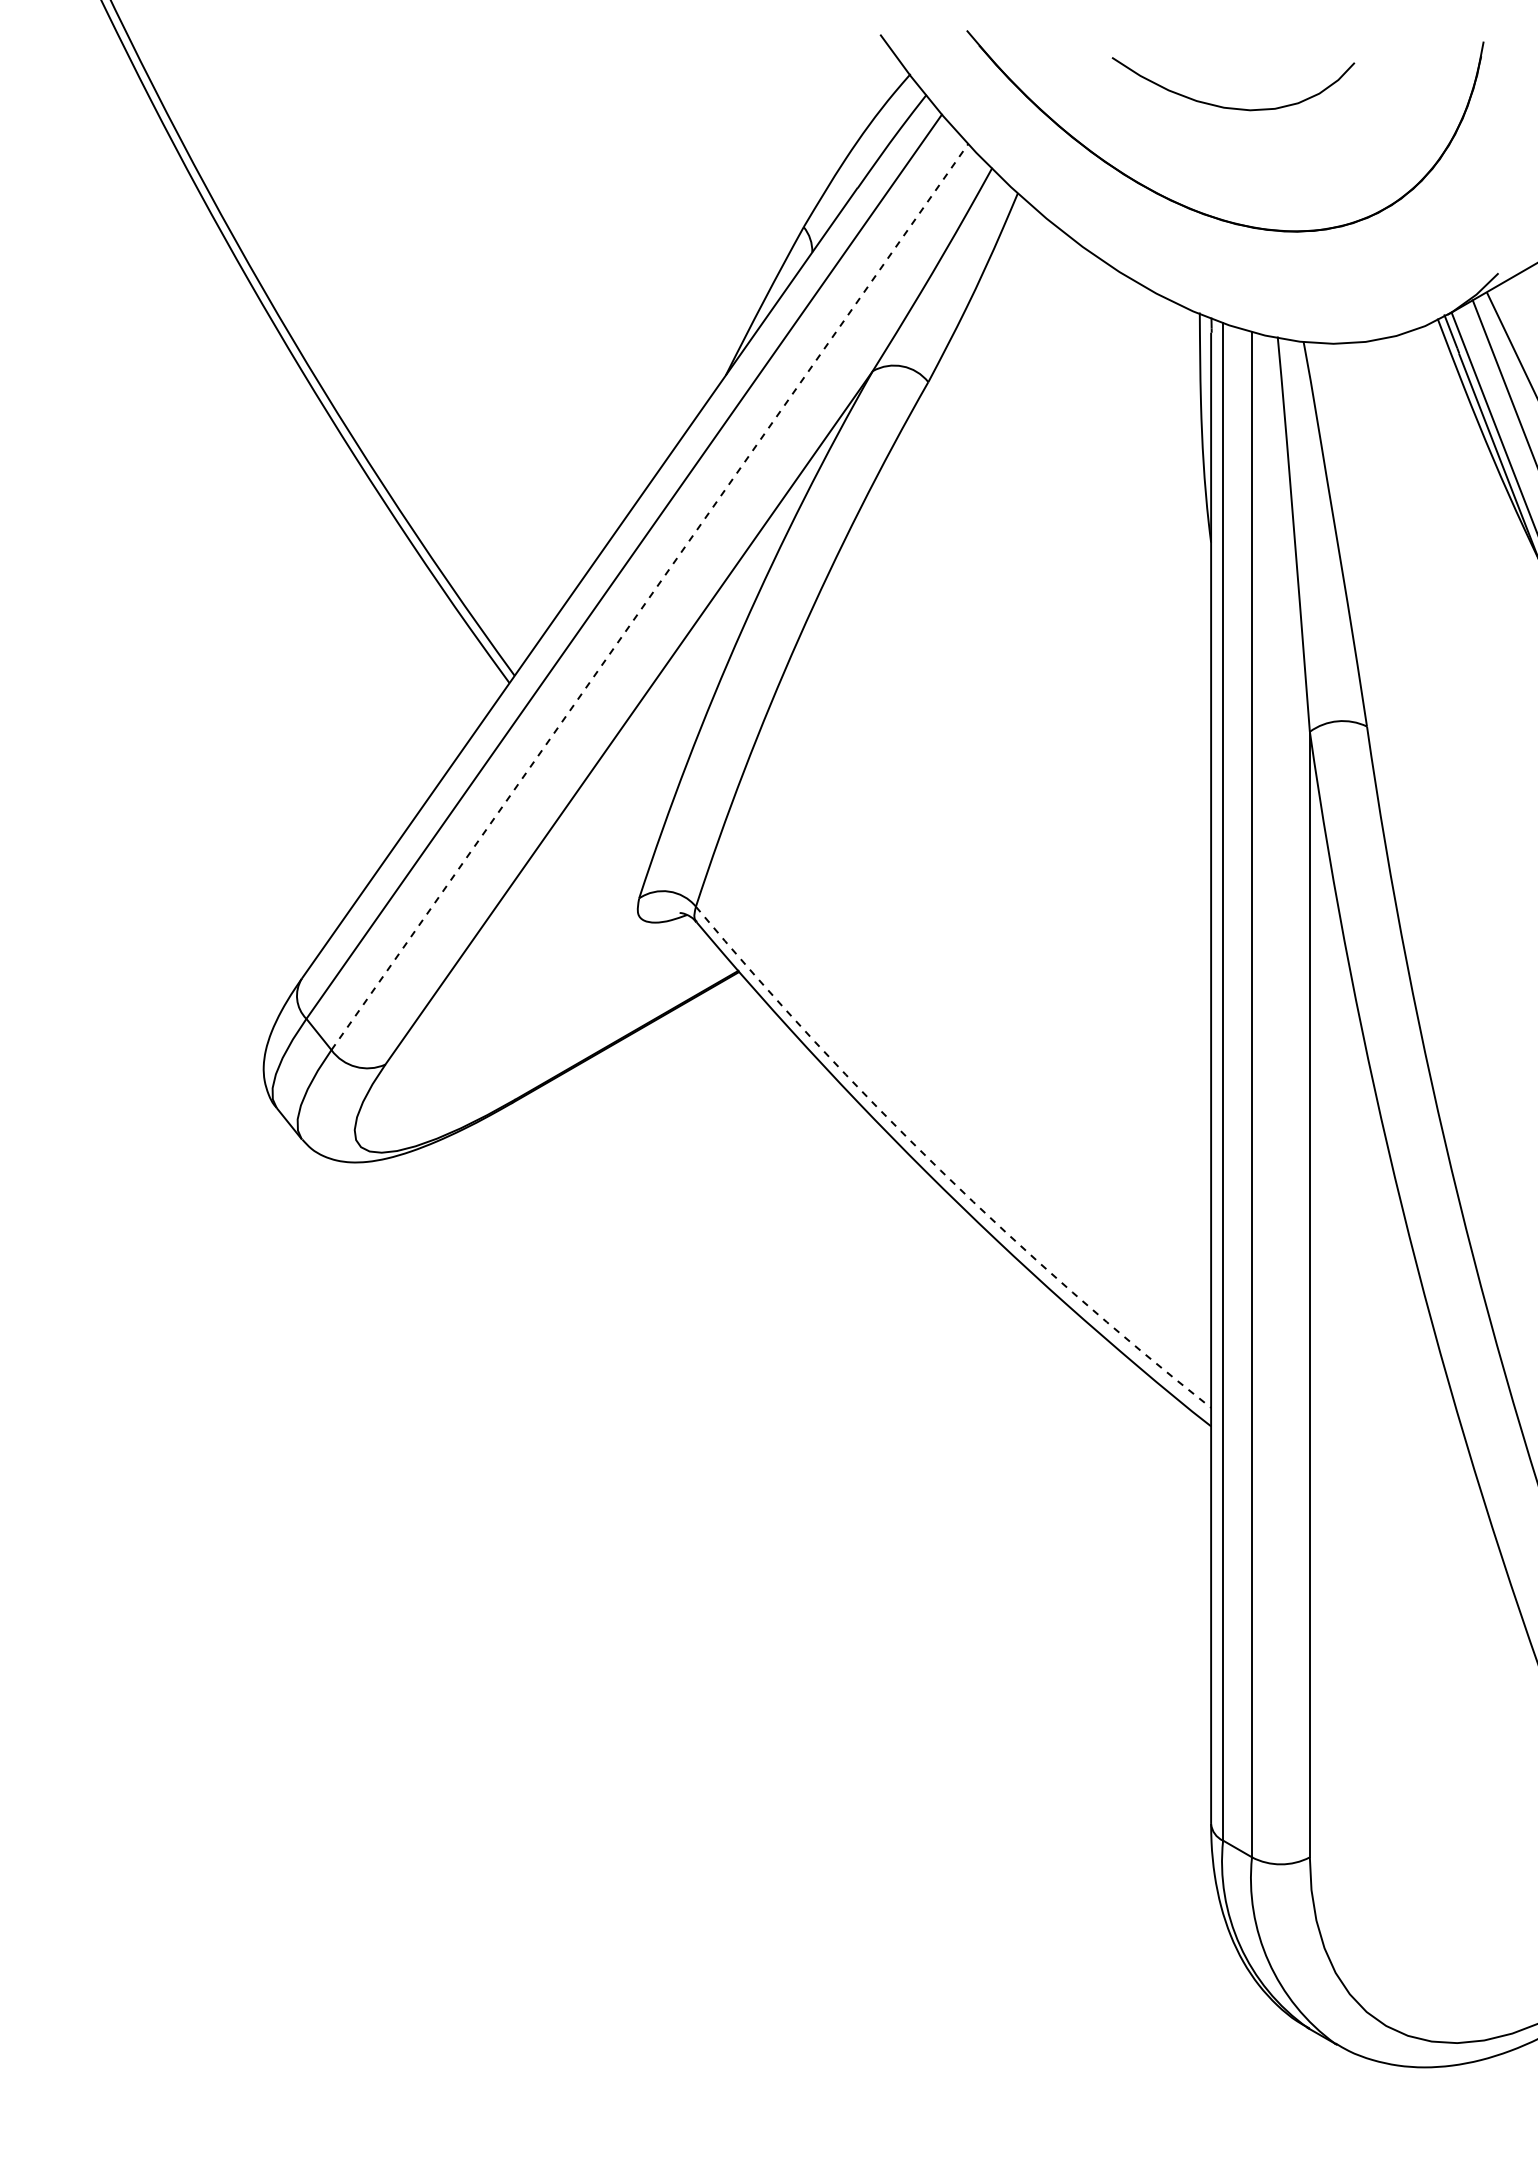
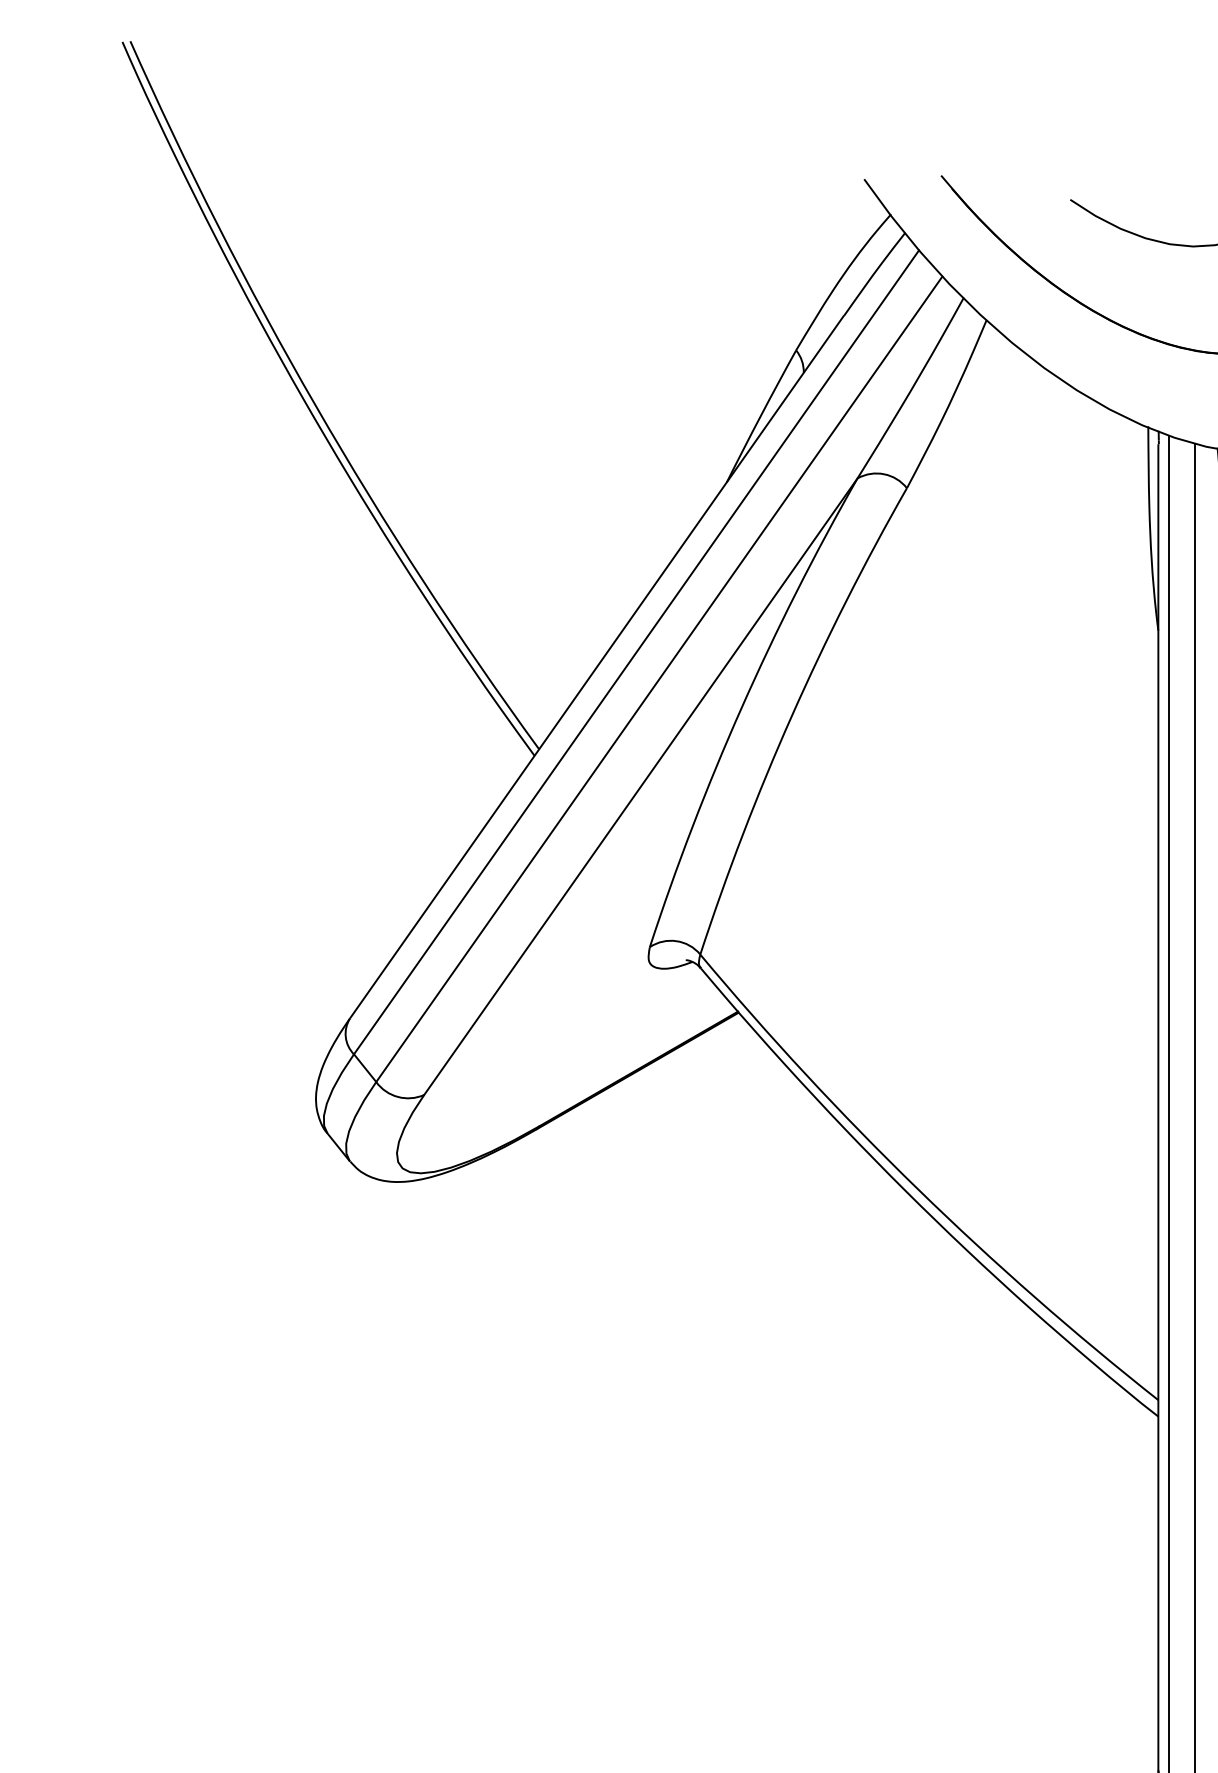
line: (649, 597) -> (659, 679), dashed -> solid
arc: (940, 1170) -> (917, 1189), dashed -> solid

